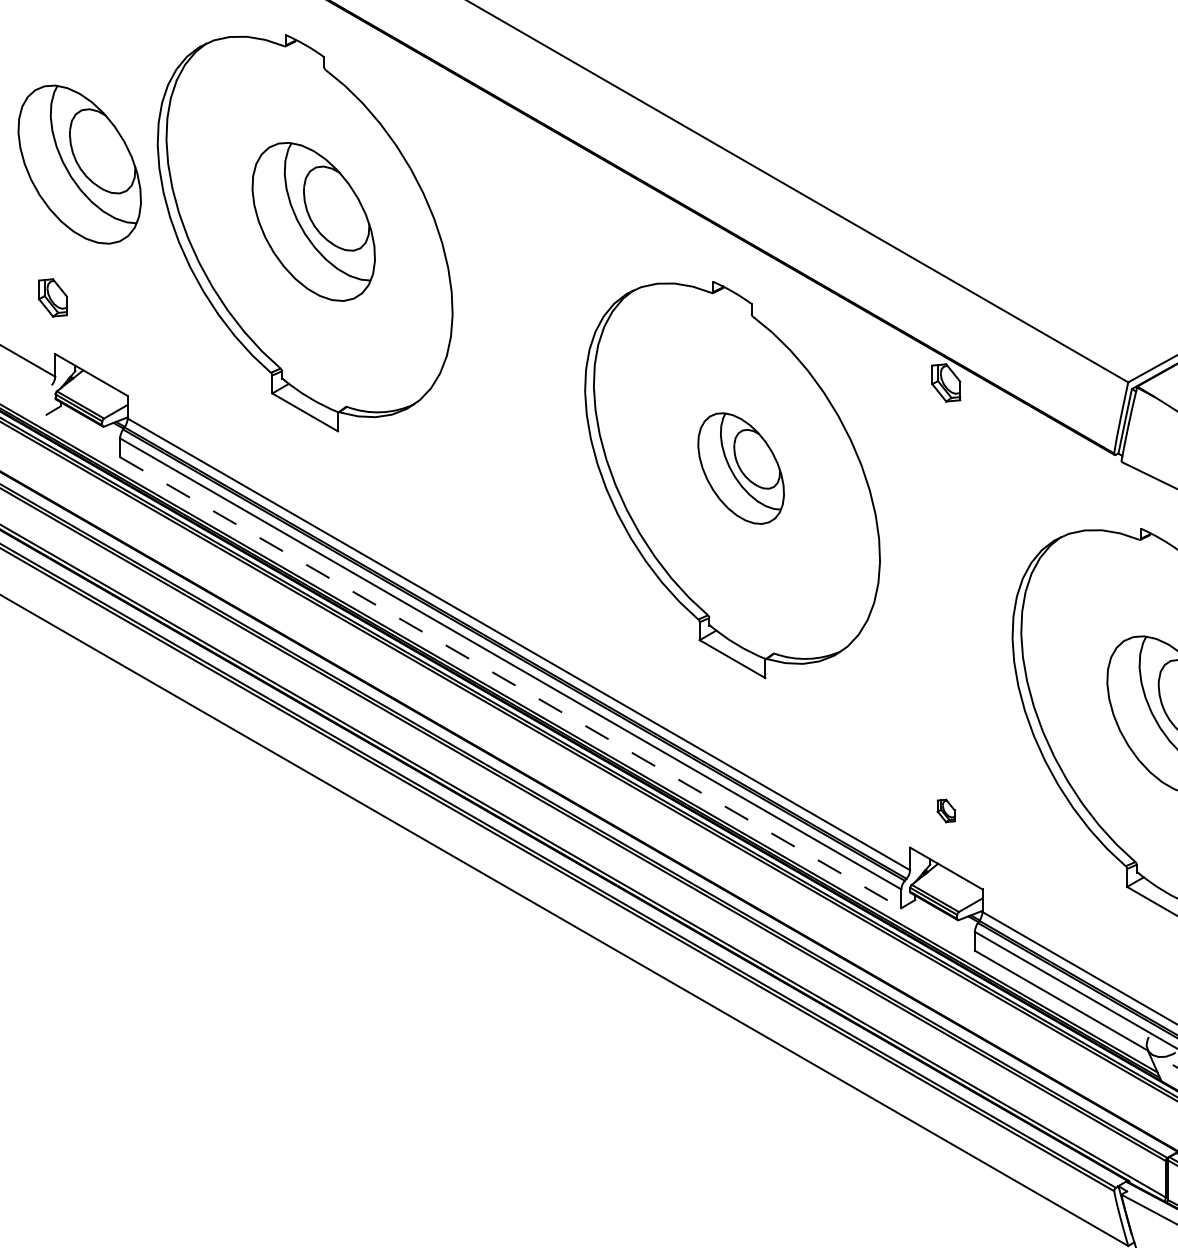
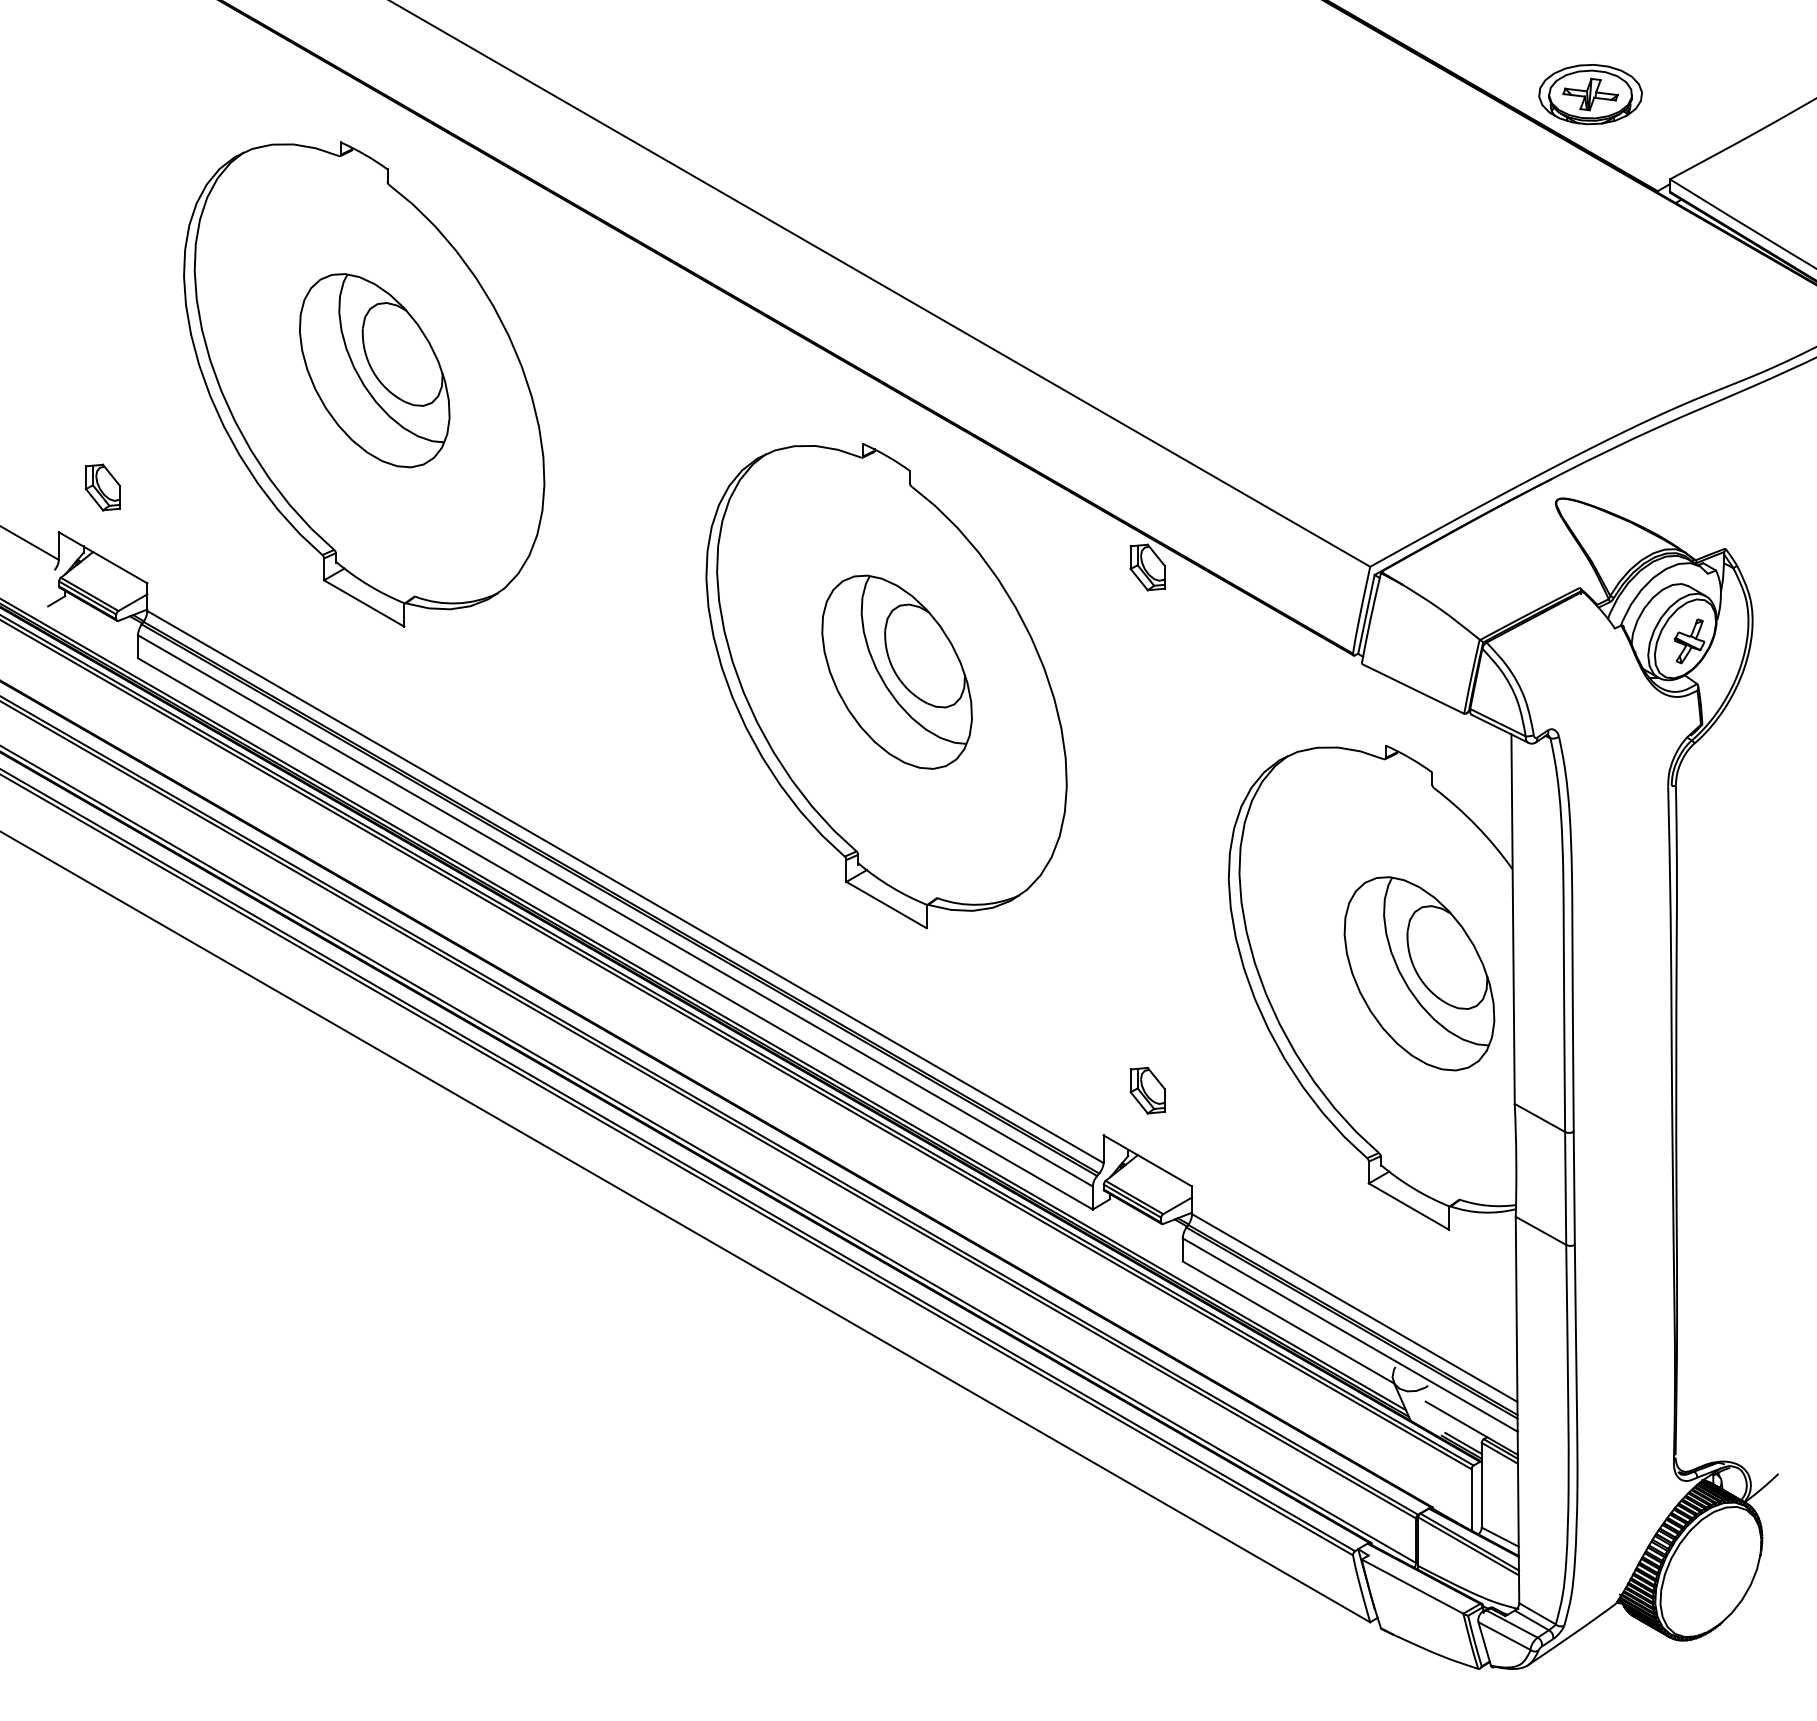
part: (79, 164) -> (88, 300), removed
part: (52, 297) -> (102, 487), moved
part: (740, 468) -> (896, 671), size x1.43
line: (510, 683) -> (615, 934), dashed -> solid
part: (946, 810) -> (1147, 1090), size x1.67

